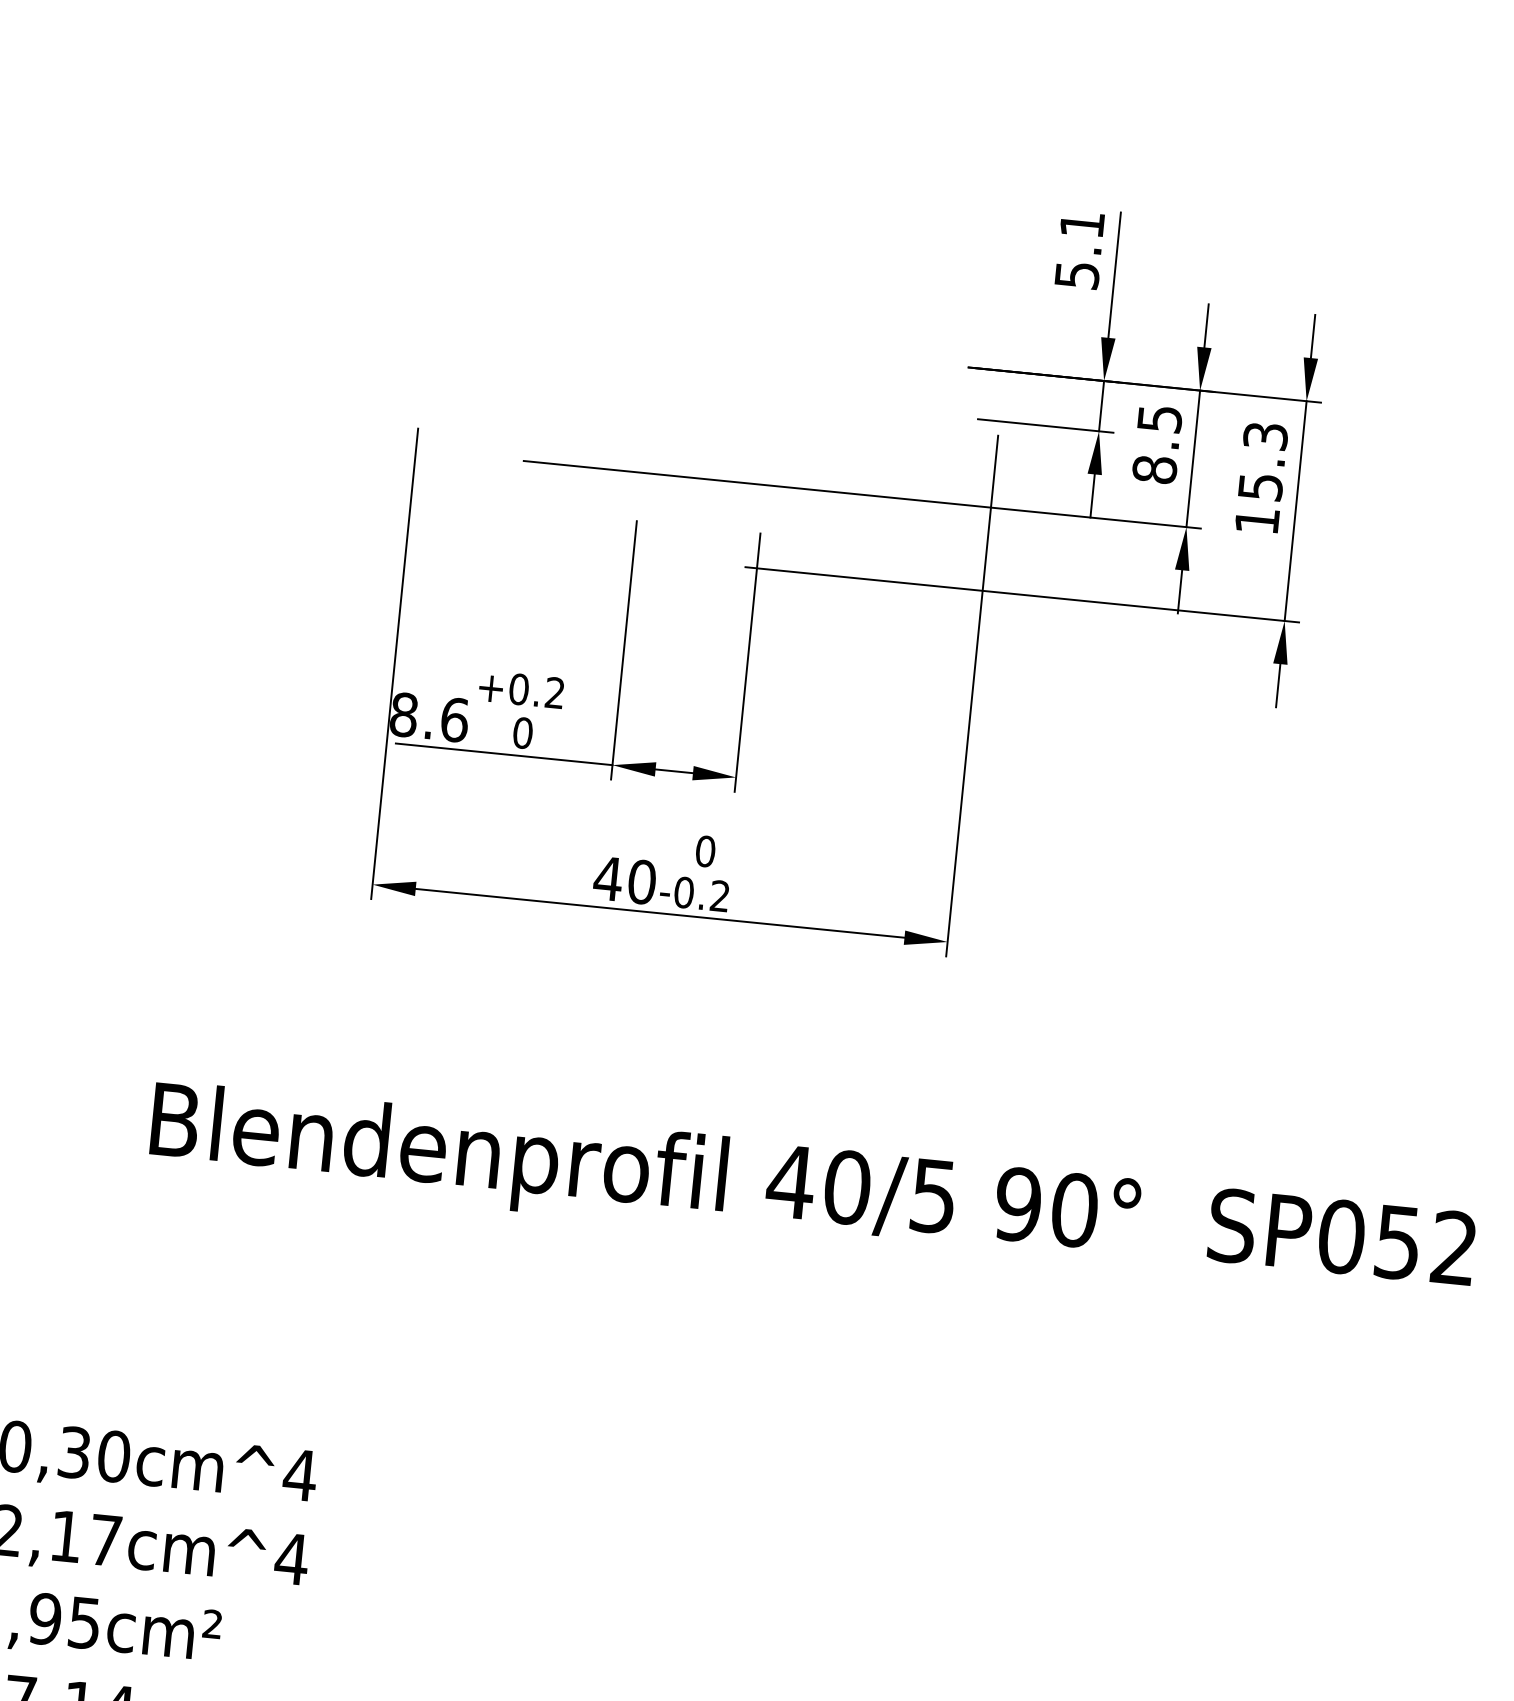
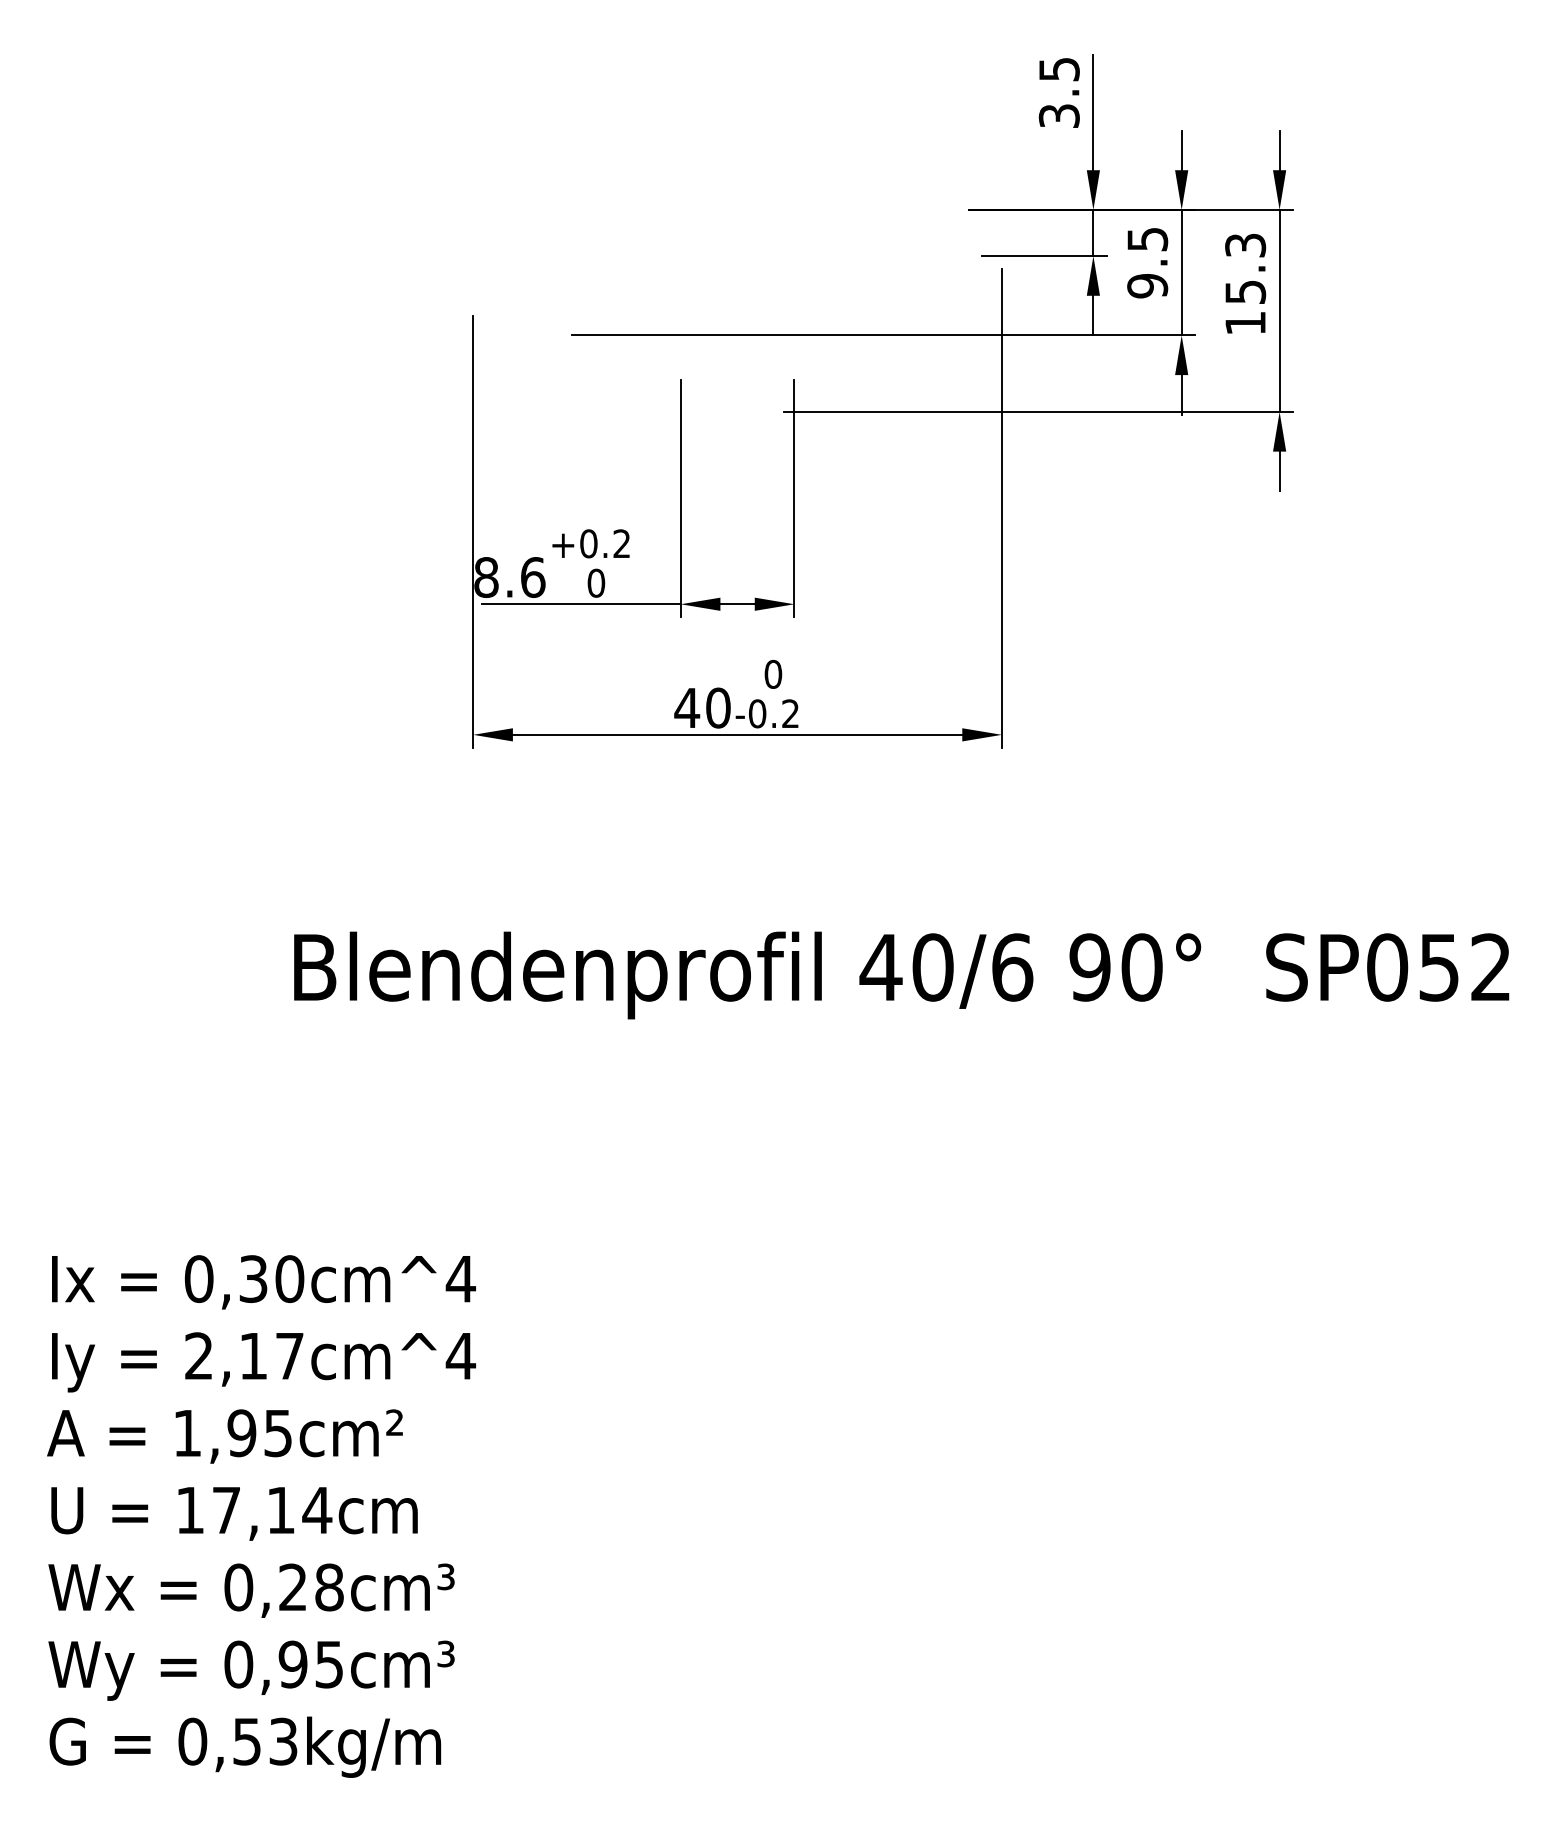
text: (1078, 249) -> (1058, 92), 5.1 -> 3.5
text: (1154, 469) -> (1147, 285), 8.5 -> 9.5
text: (933, 1196) -> (1012, 967), 40/5 -> 40/6

